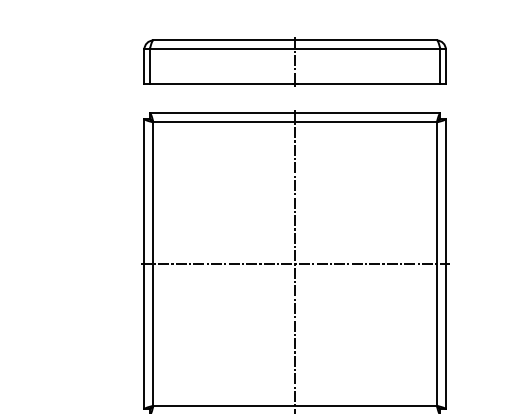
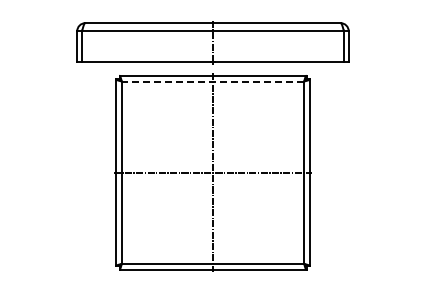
part: (294, 61) -> (212, 42), size x1.4
line: (294, 122) -> (212, 81), solid -> dashed

